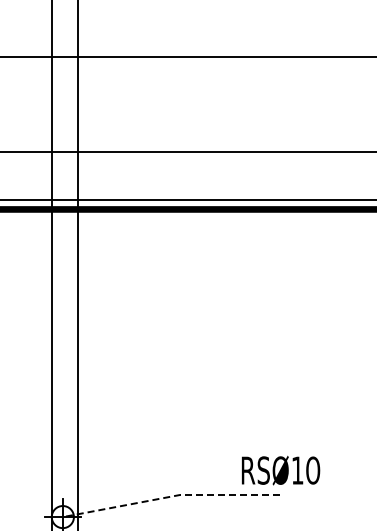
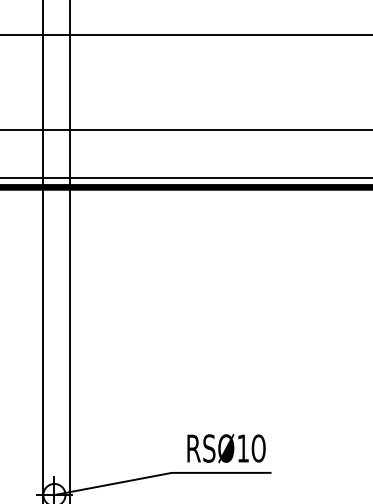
text: (281, 470) -> (227, 448), moved
line: (170, 496) -> (162, 474), dashed -> solid

